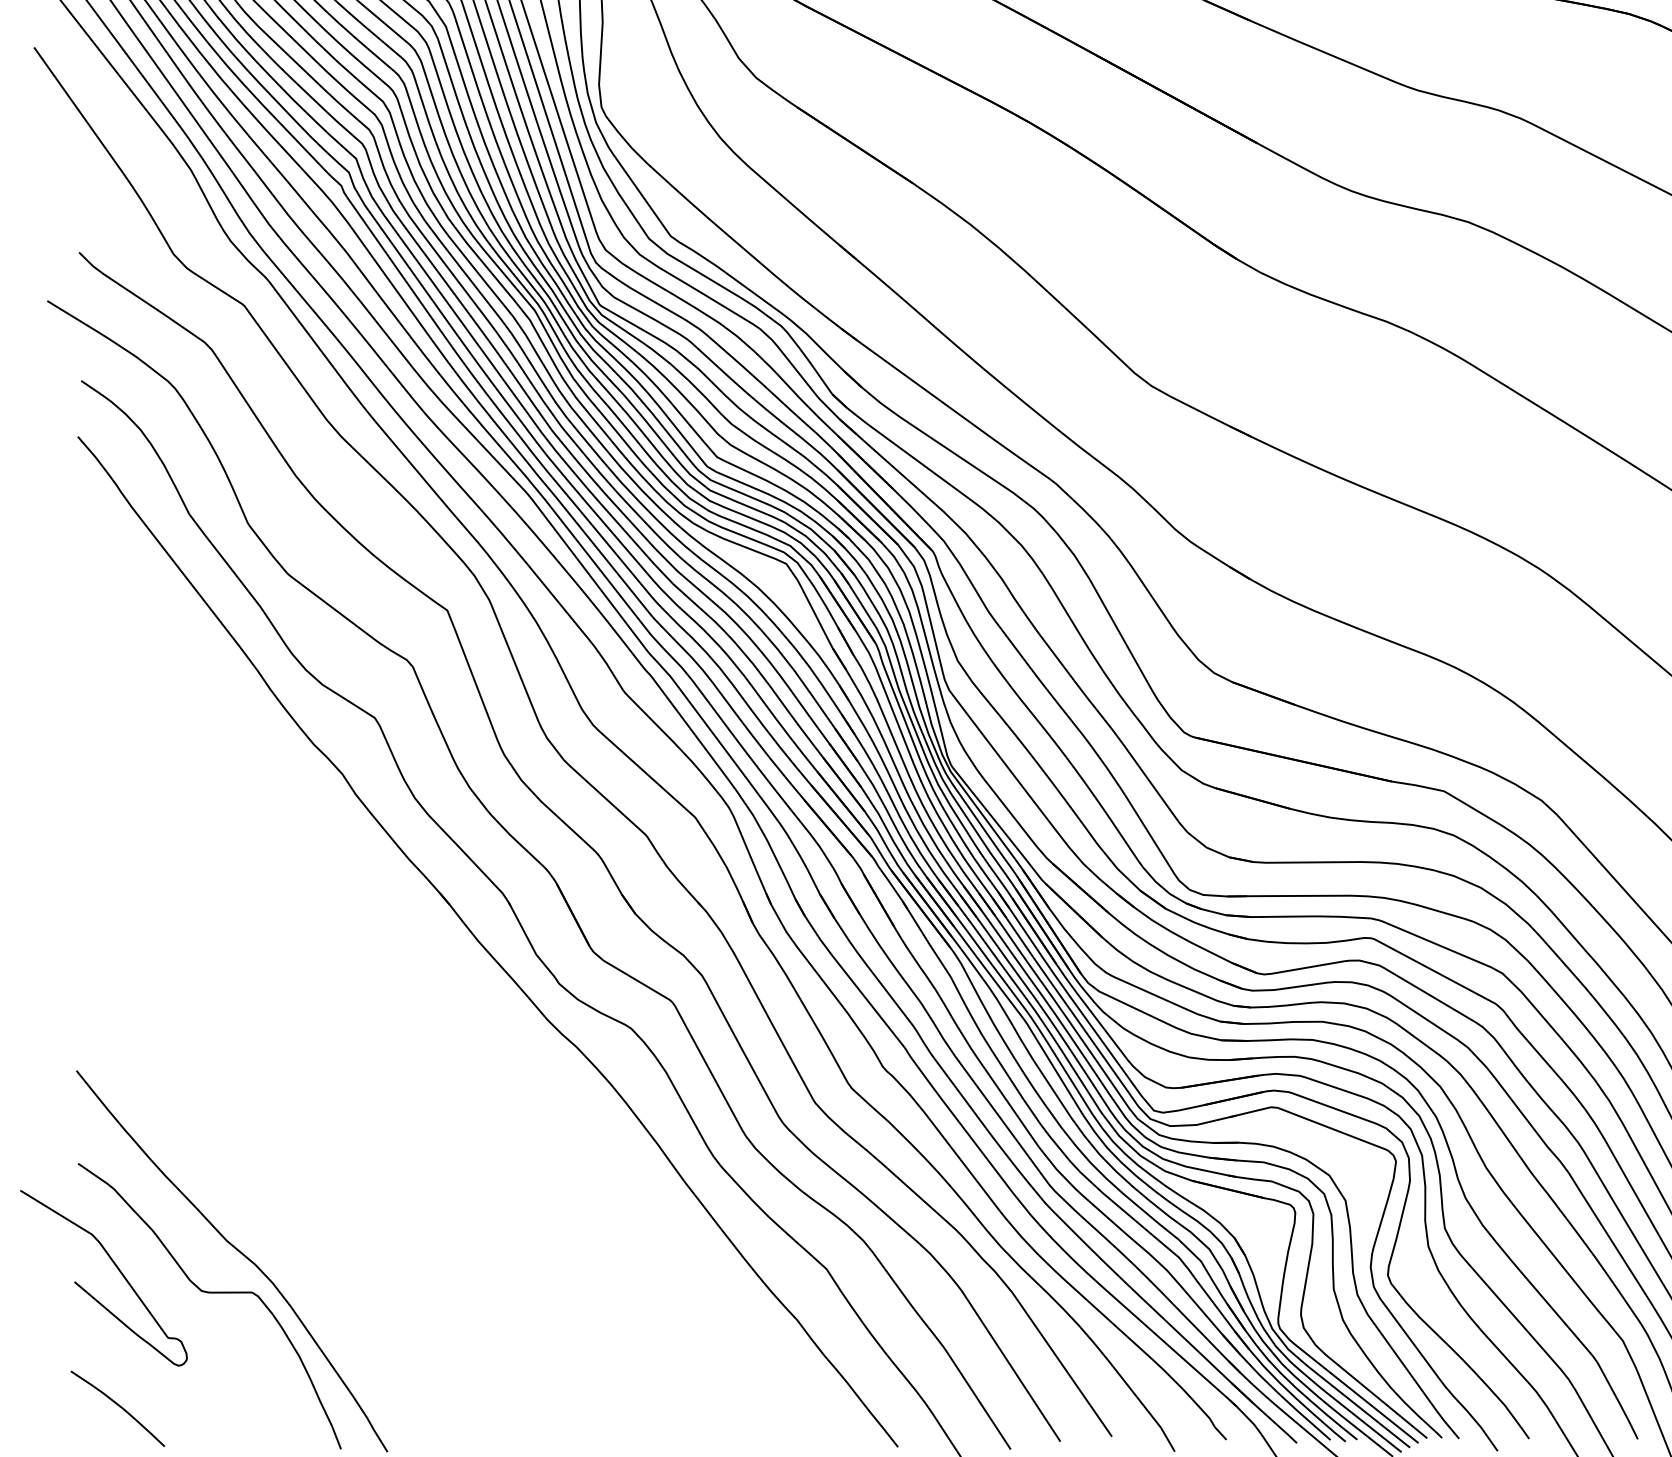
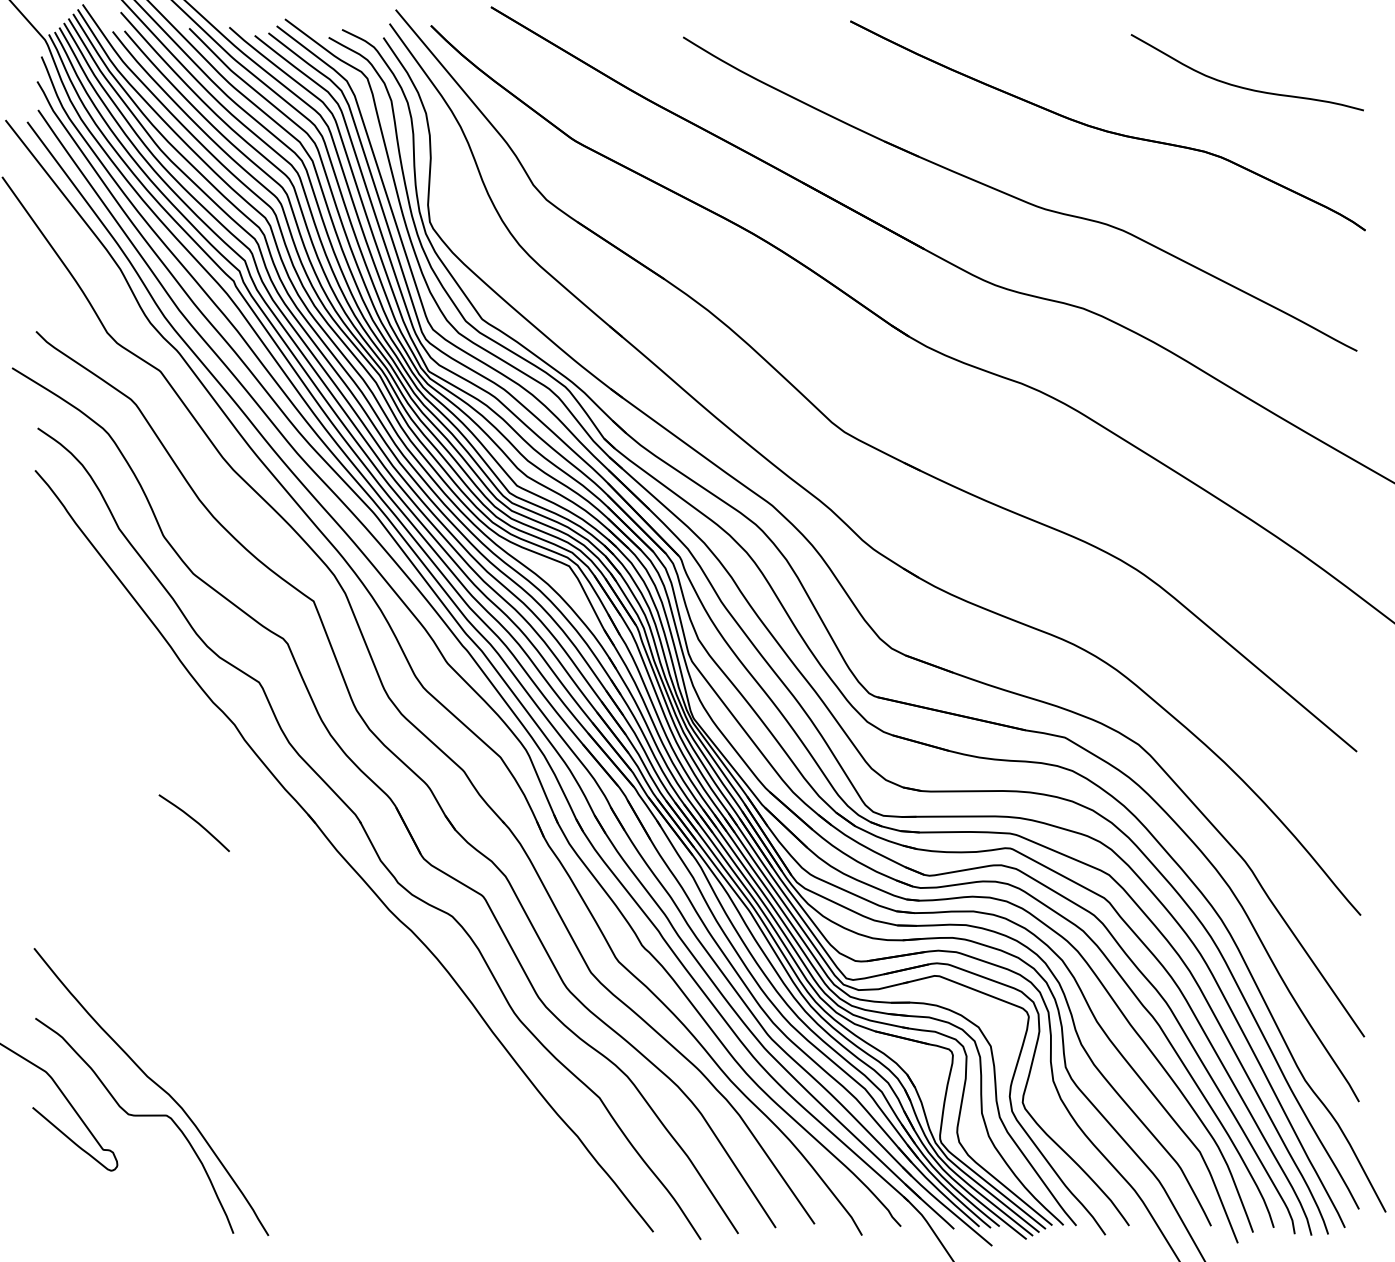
curve: (118, 1406) -> (194, 821), moved

